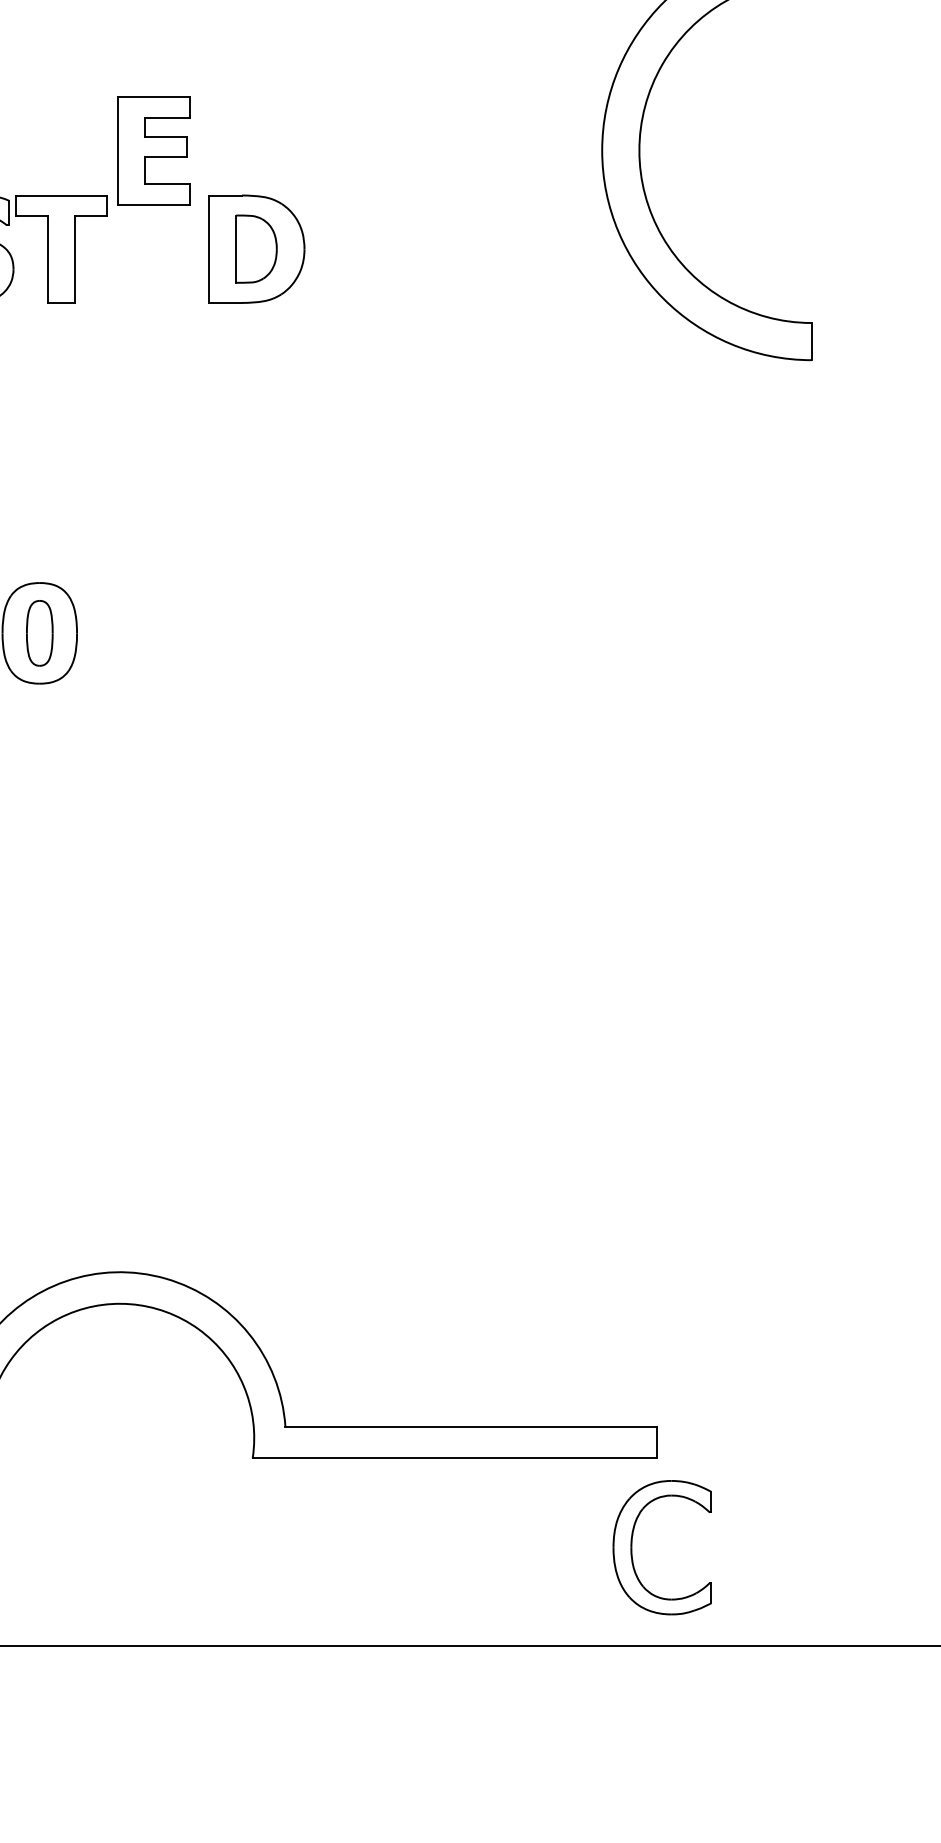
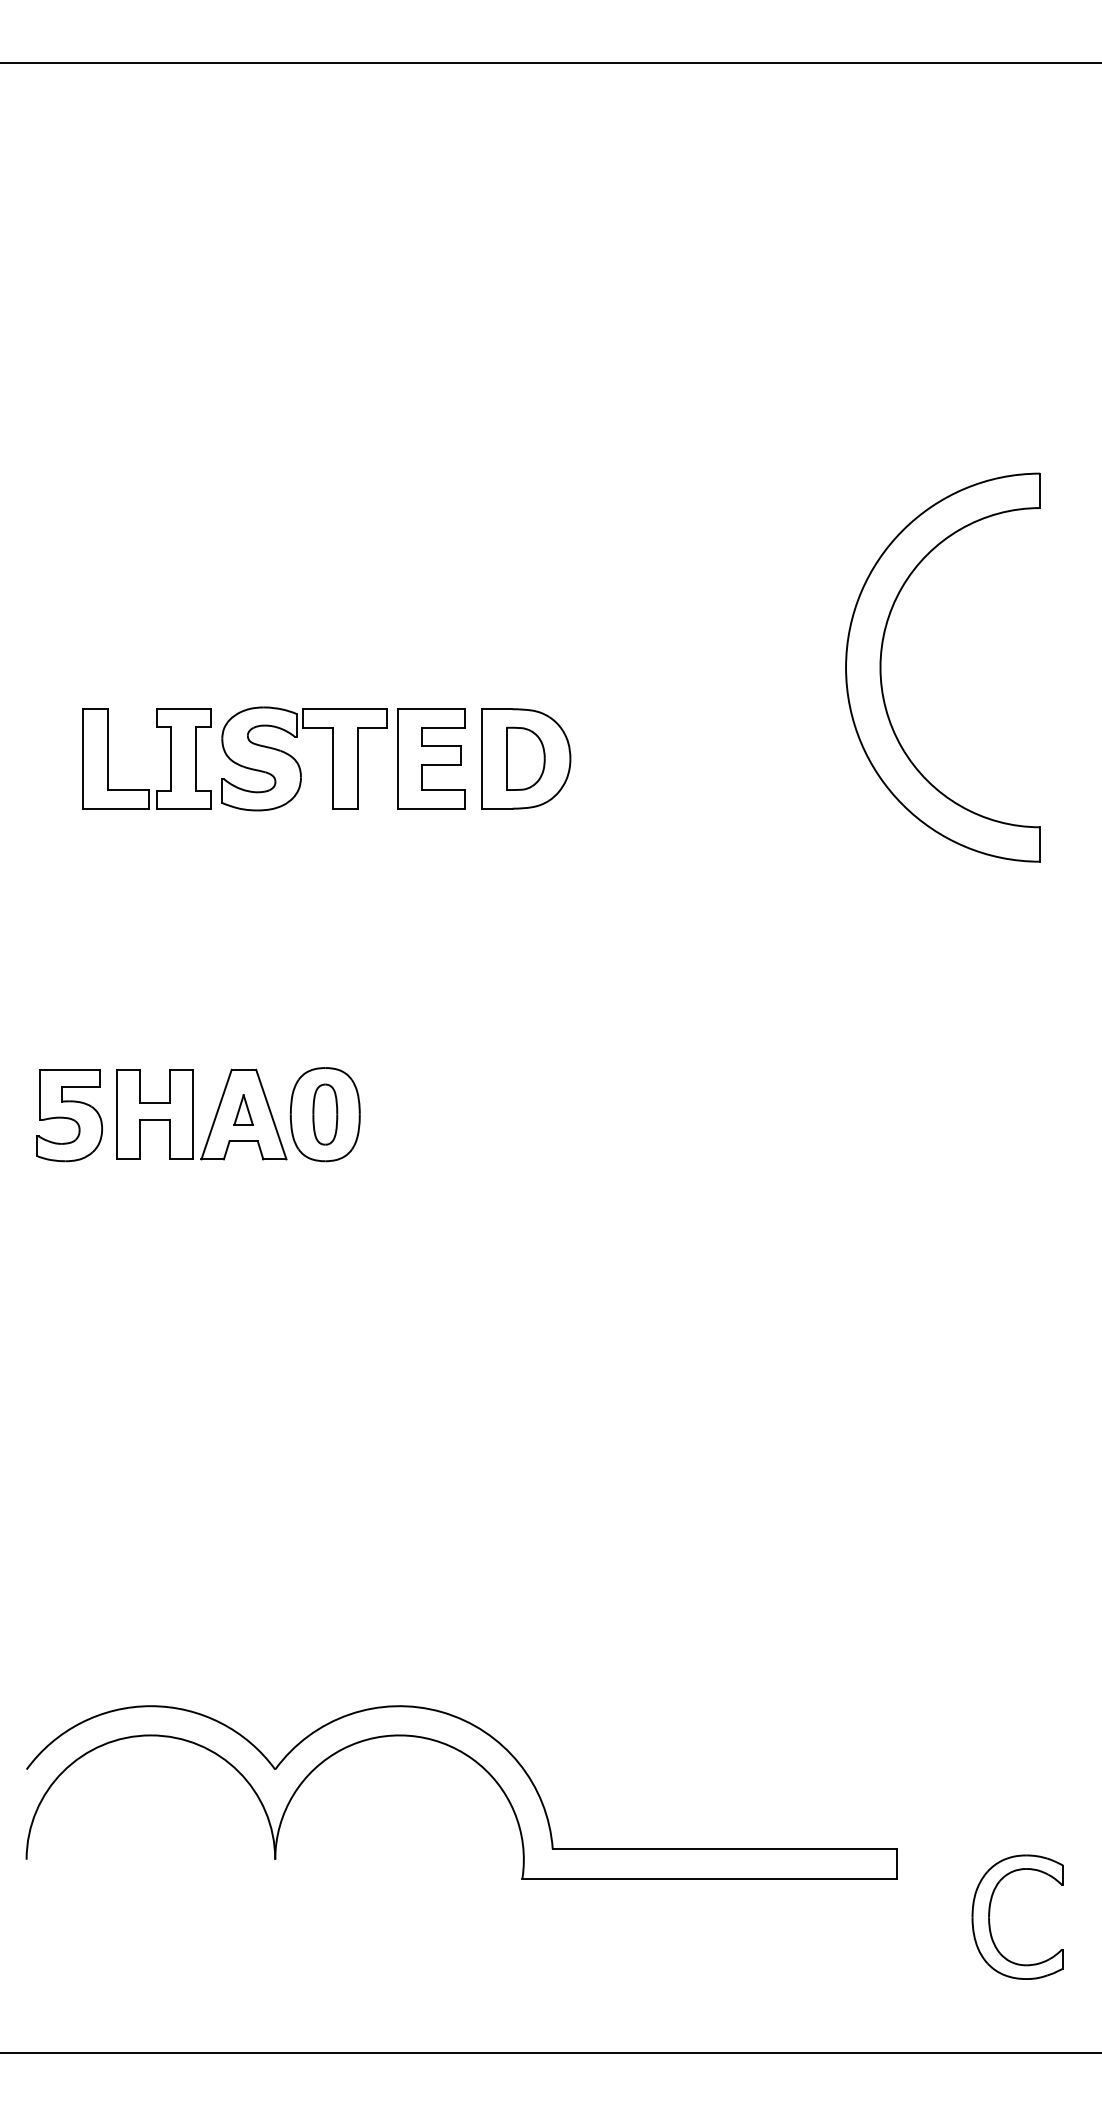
part: (154, 150) -> (431, 758), moved
part: (632, 1543) -> (990, 1913), moved

